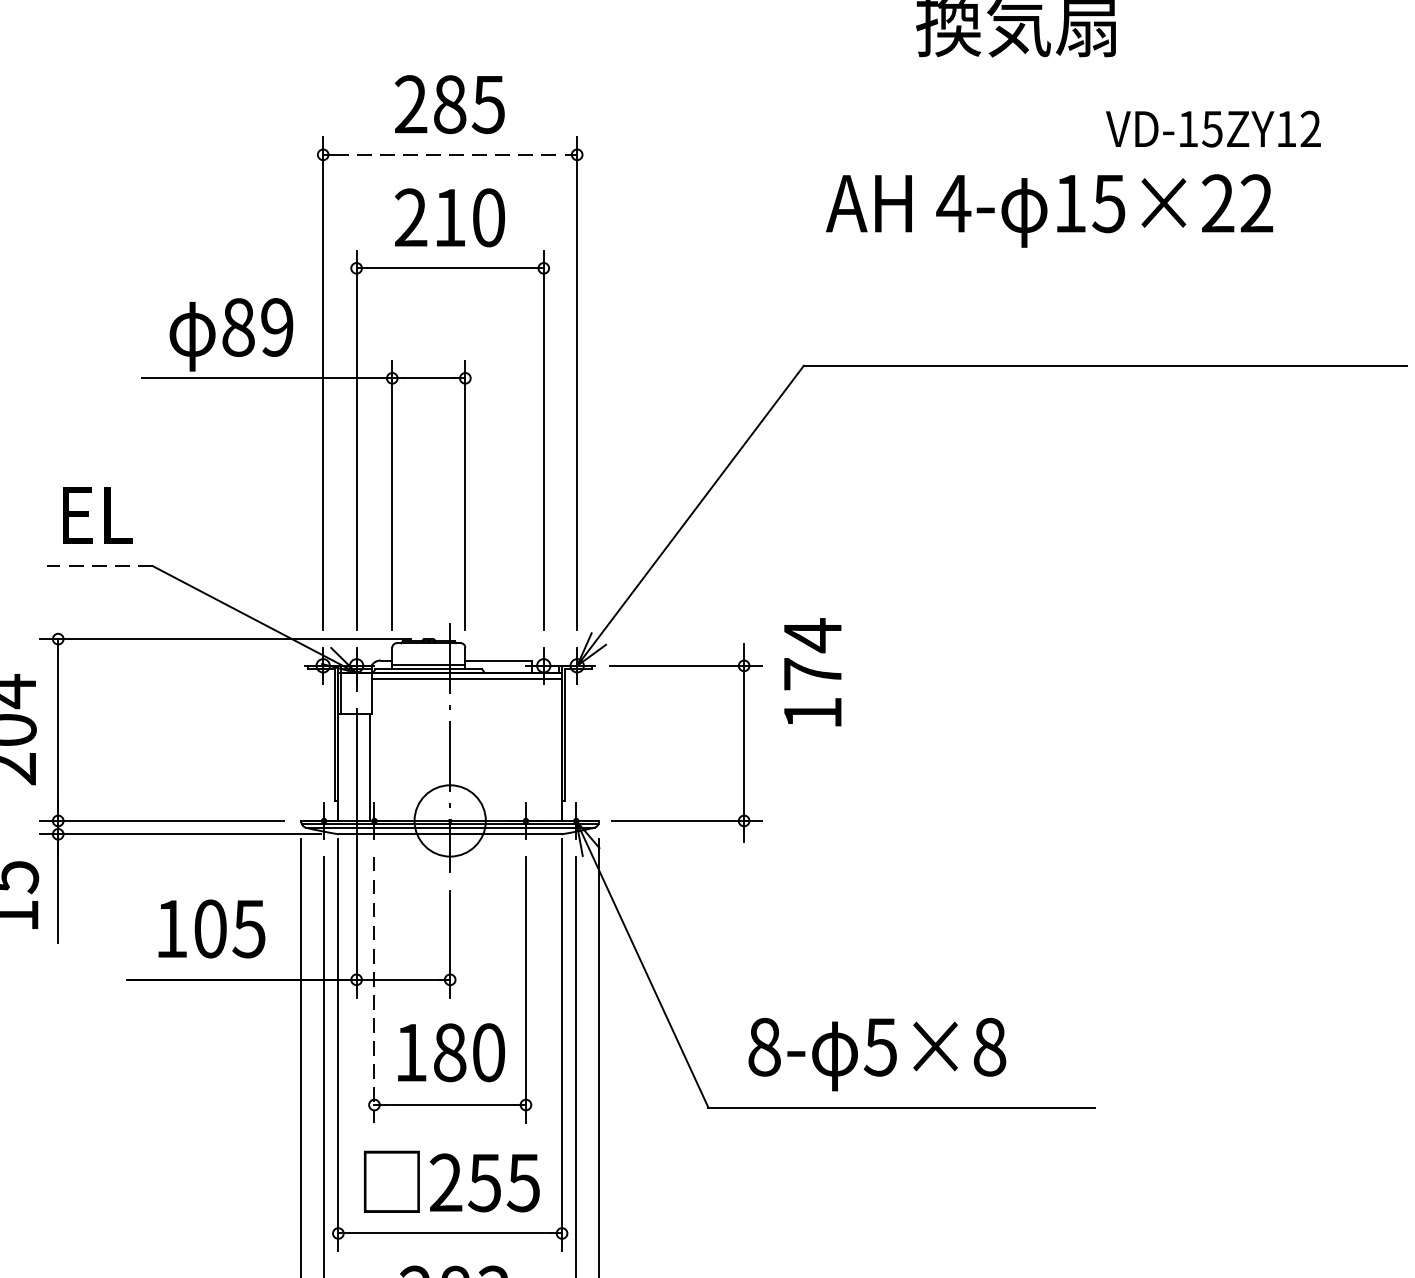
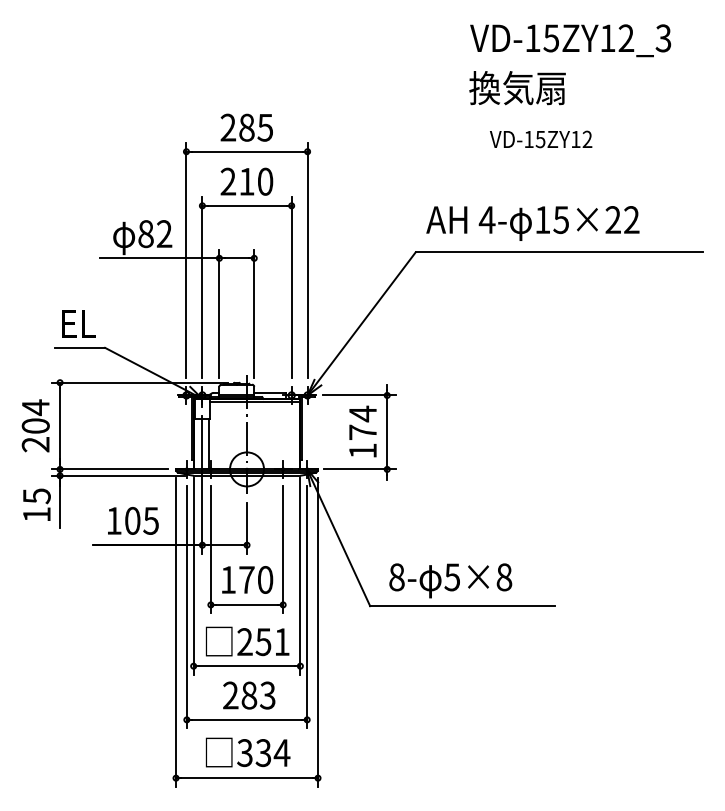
text: (1214, 129) -> (541, 139), moved
line: (451, 154) -> (247, 151), dashed -> solid
text: (1048, 210) -> (532, 223), moved
text: (277, 328) -> (164, 234), 89 -> 82
line: (98, 565) -> (79, 347), dashed -> solid
text: (811, 672) -> (362, 431), moved
line: (373, 990) -> (210, 550), dashed -> solid
text: (449, 1051) -> (246, 579), 180 -> 170
text: (522, 1183) -> (281, 642), 255 -> 251

